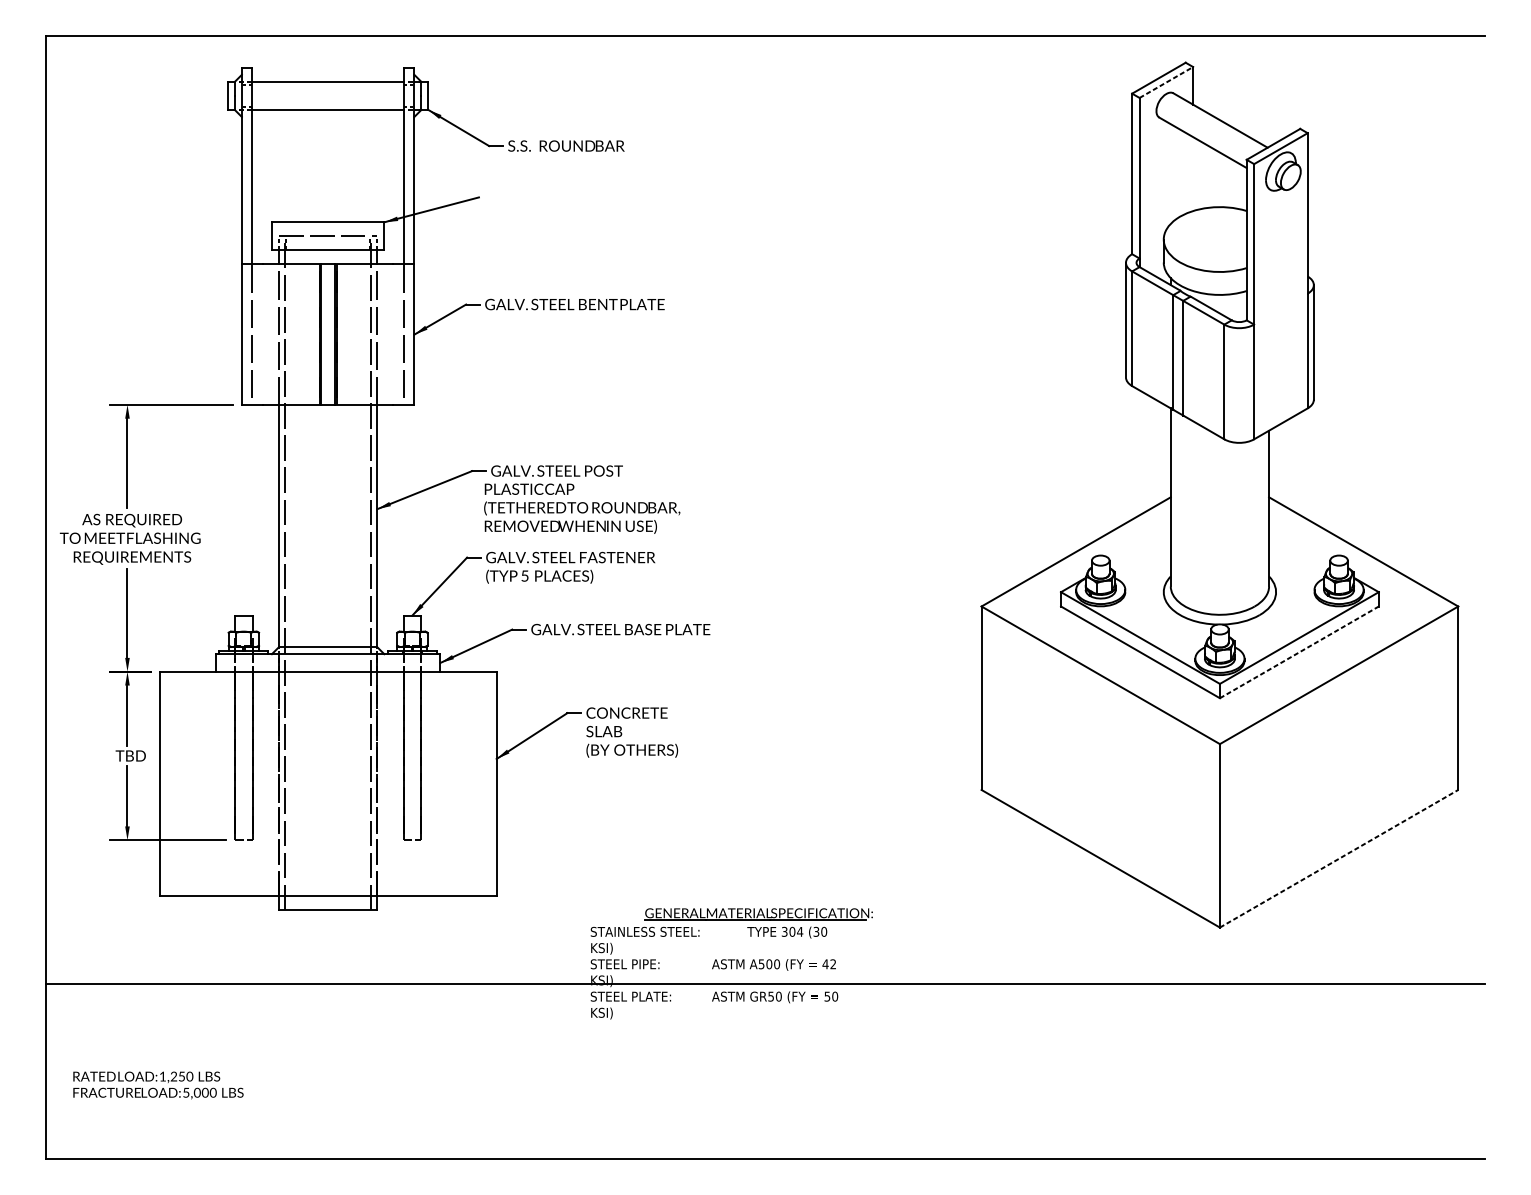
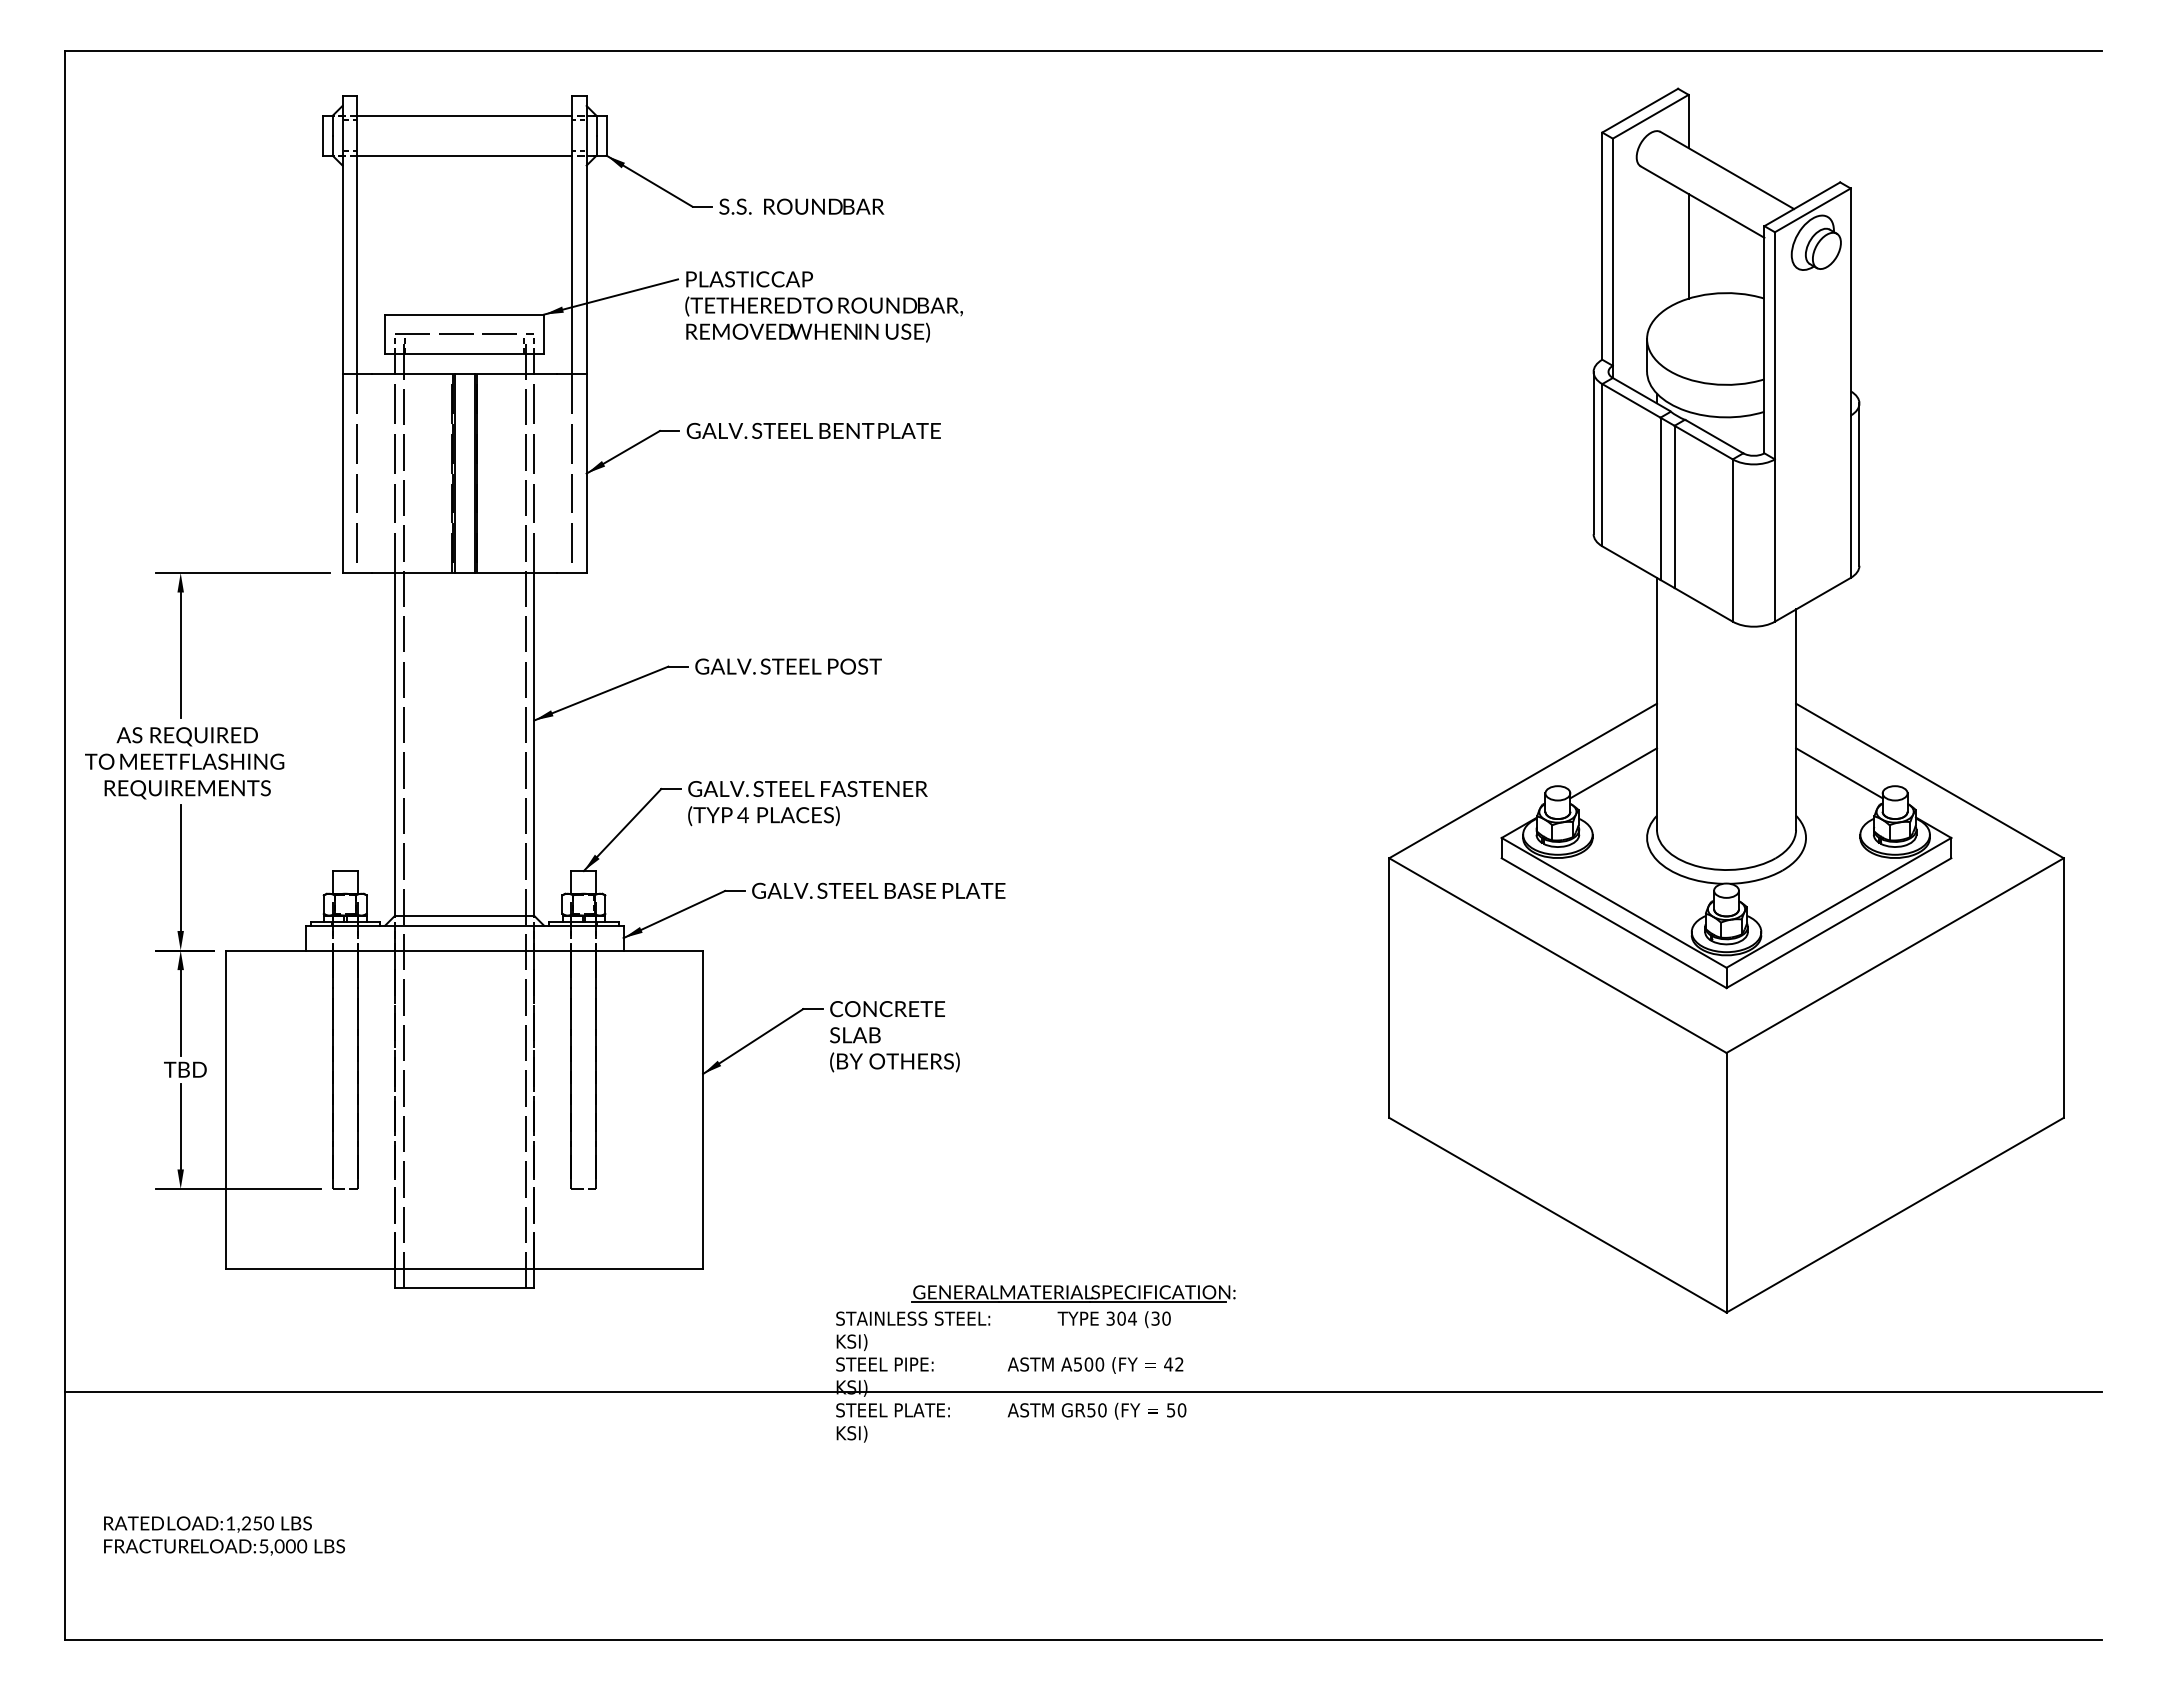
line: (1166, 82) -> (1650, 116), dashed -> solid
line: (1193, 174) -> (1688, 246), added
text: (581, 508) -> (823, 306), moved
line: (1140, 546) -> (1613, 773), added
line: (1299, 546) -> (1839, 773), added
text: (524, 576) -> (742, 815), 5 -> 4
line: (1299, 652) -> (1838, 923), dashed -> solid
line: (1339, 858) -> (1895, 1215), dashed -> solid

